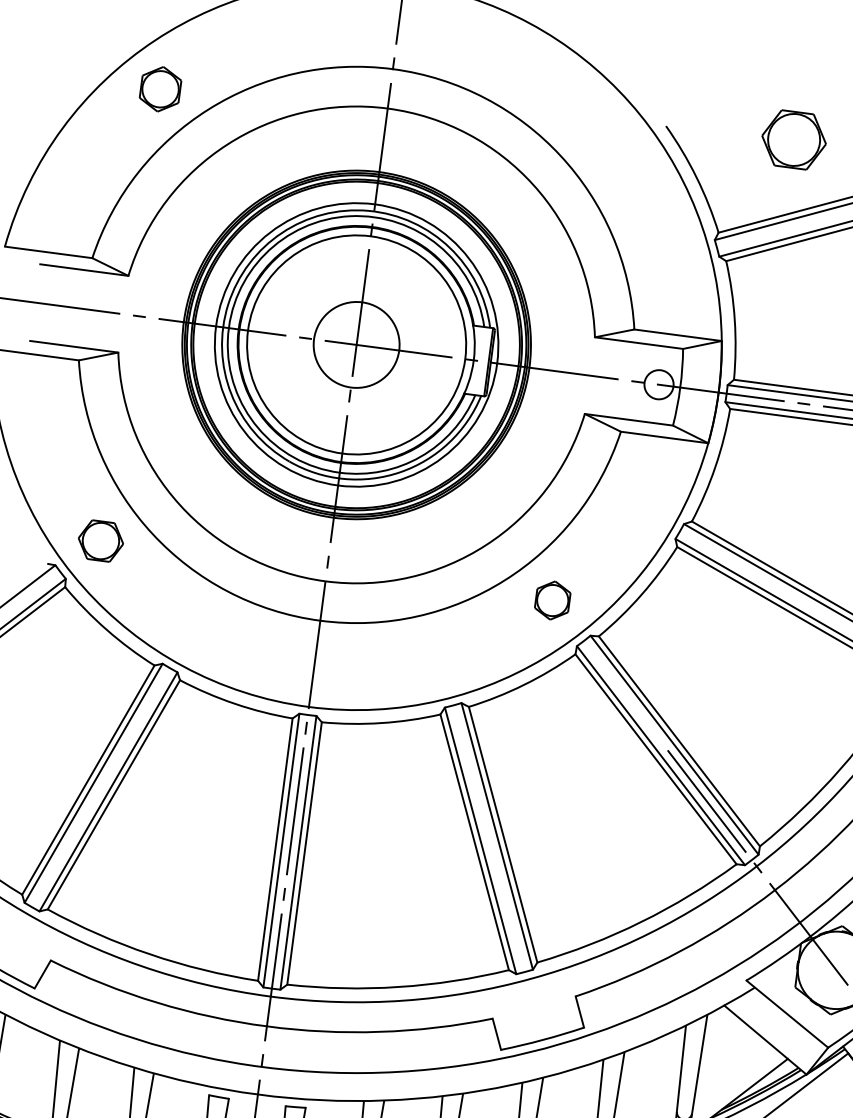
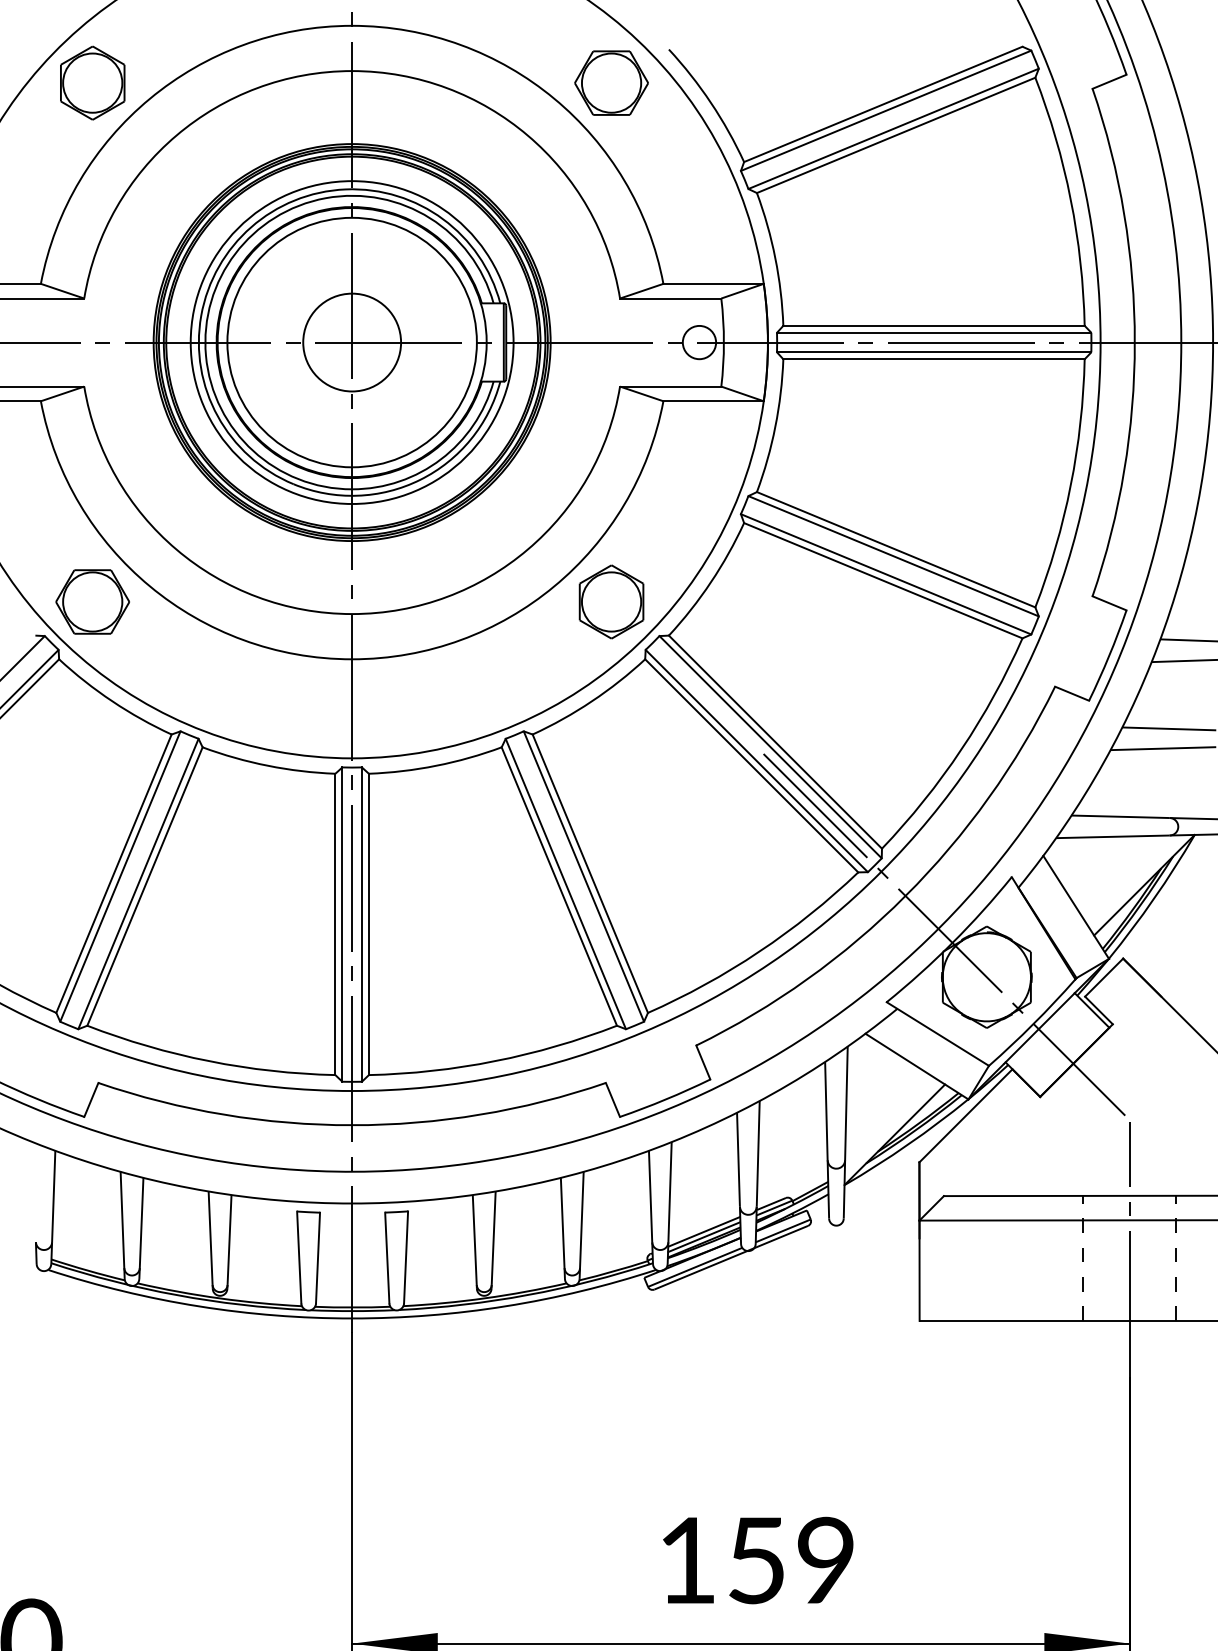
part: (160, 88) -> (92, 82), size x1.43
part: (794, 139) -> (611, 82), moved
part: (100, 540) -> (92, 601), size x1.43
part: (552, 600) -> (611, 601), size x1.67

